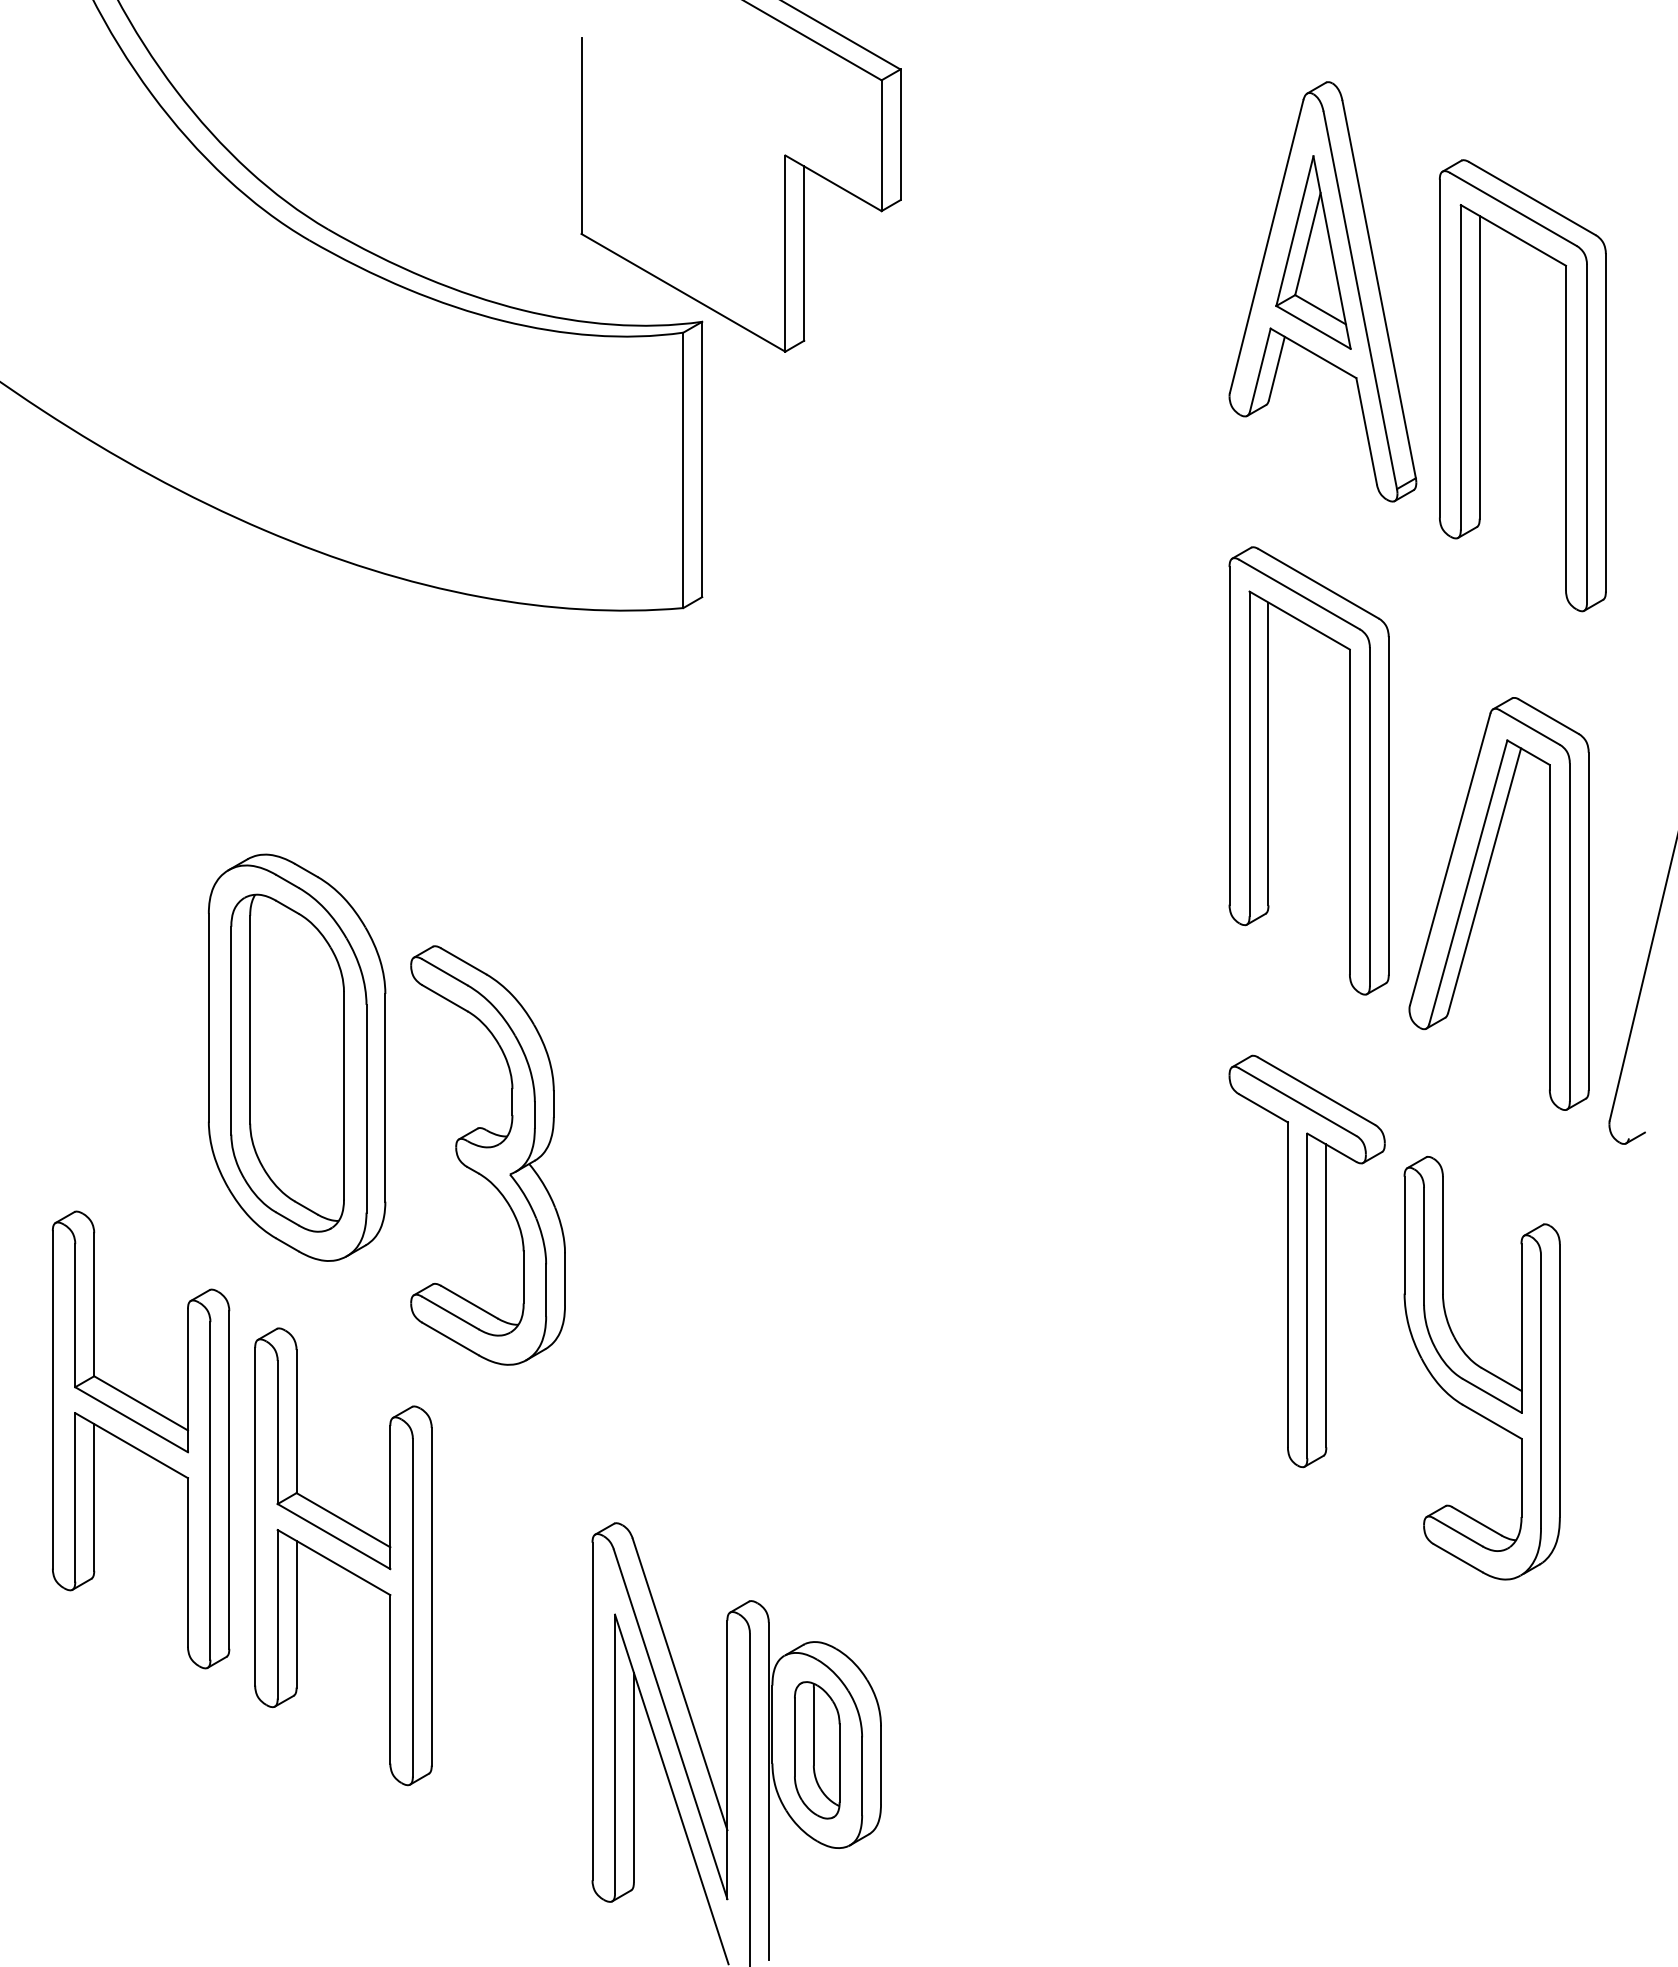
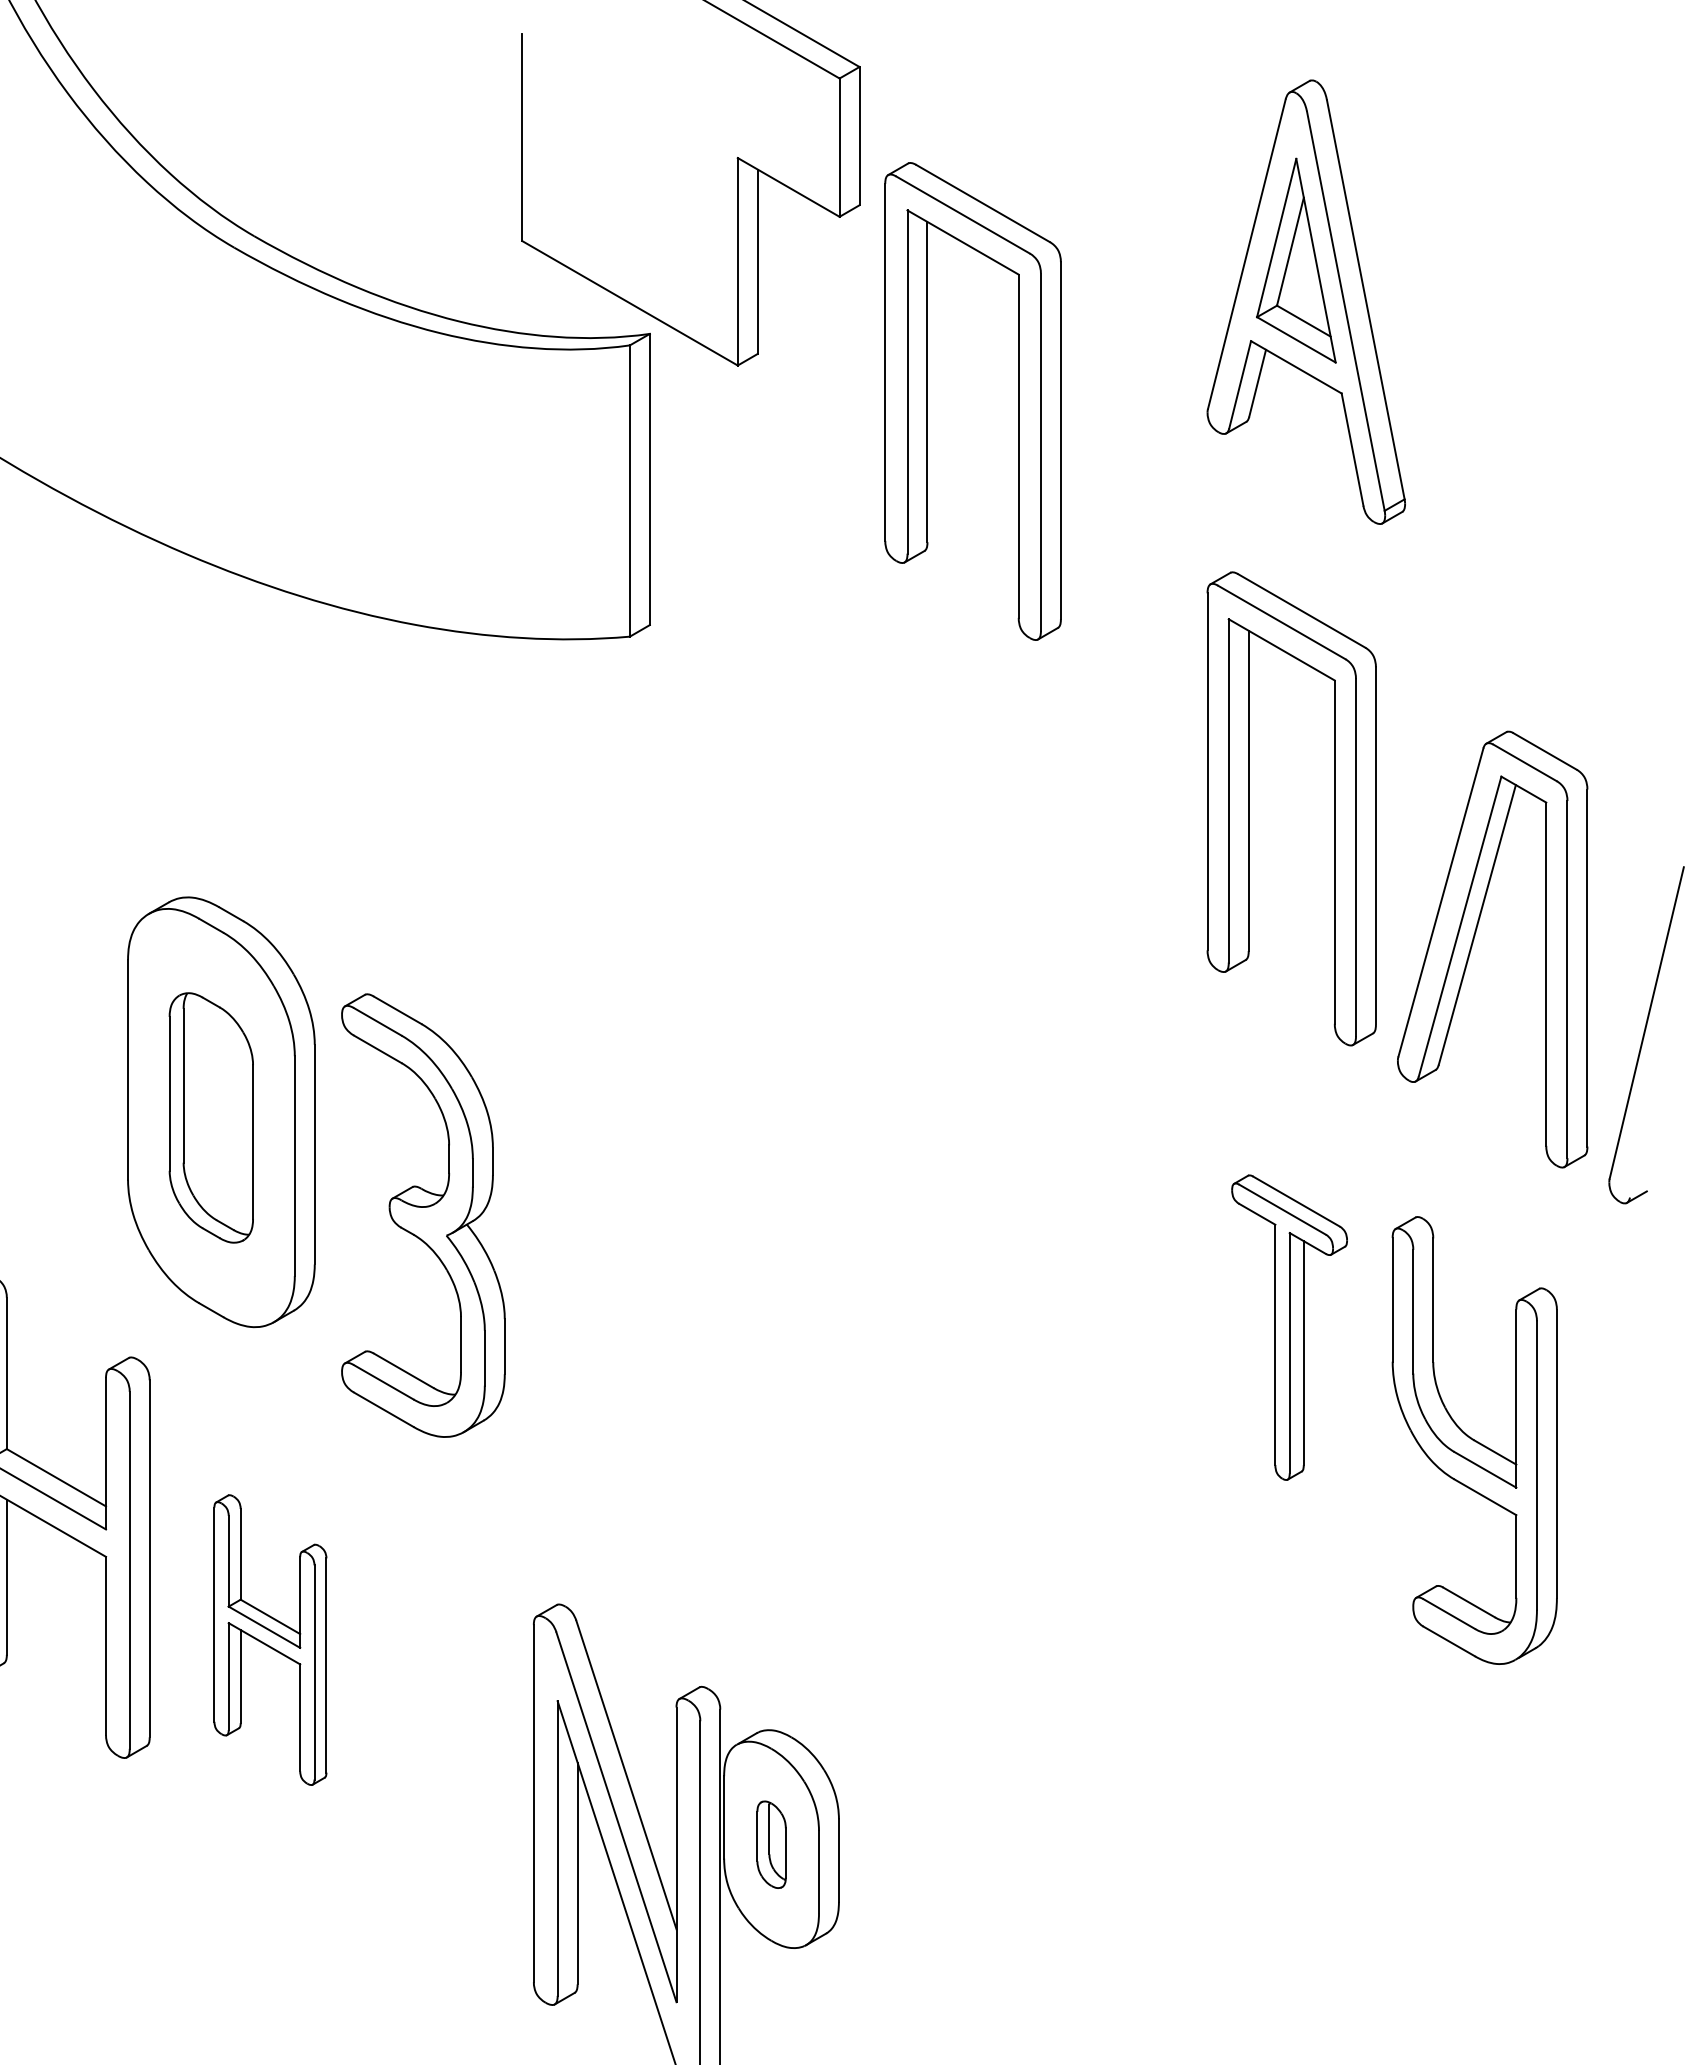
part: (1480, 385) -> (928, 401), moved
part: (287, 1062) -> (211, 1117), size x0.7
part: (1306, 1261) -> (1288, 1327), size x0.7
part: (343, 1556) -> (270, 1639), size x0.6
part: (817, 1750) -> (771, 1844), size x0.6

